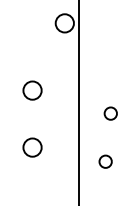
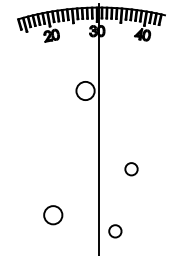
circle: (32, 90) -> (53, 158), removed
circle: (110, 113) -> (131, 169), moved
circle: (105, 161) -> (115, 231), moved

